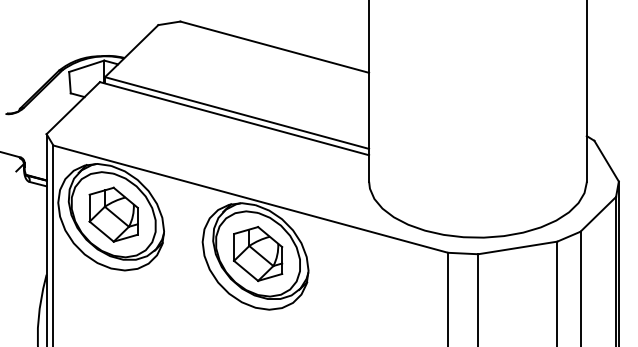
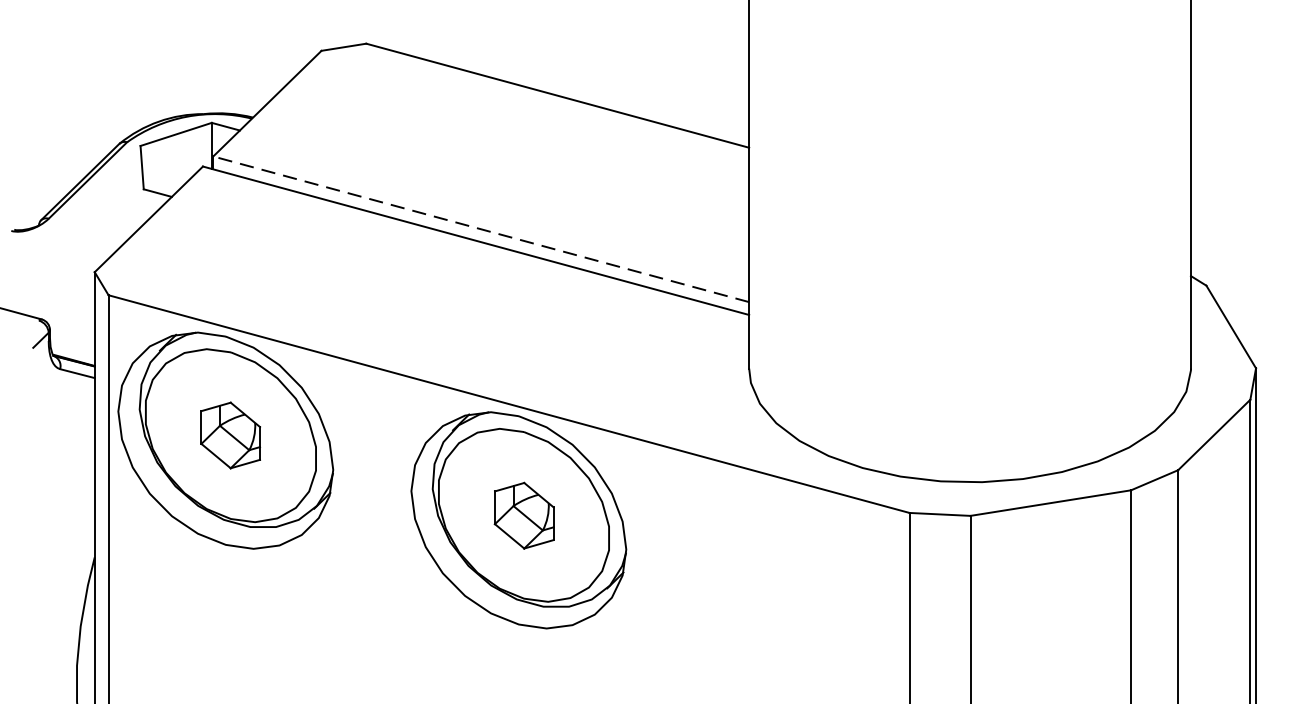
line: (237, 113) -> (482, 230), solid -> dashed
part: (113, 214) -> (230, 435), size x0.6
part: (258, 254) -> (524, 516), size x0.6

